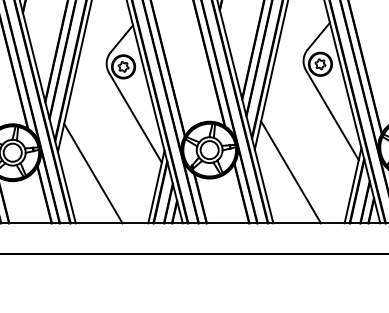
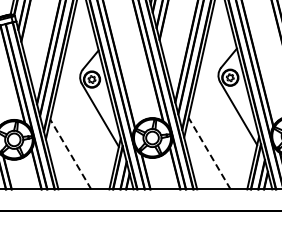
line: (290, 172) -> (209, 153), solid -> dashed
line: (92, 173) -> (70, 154), solid -> dashed

